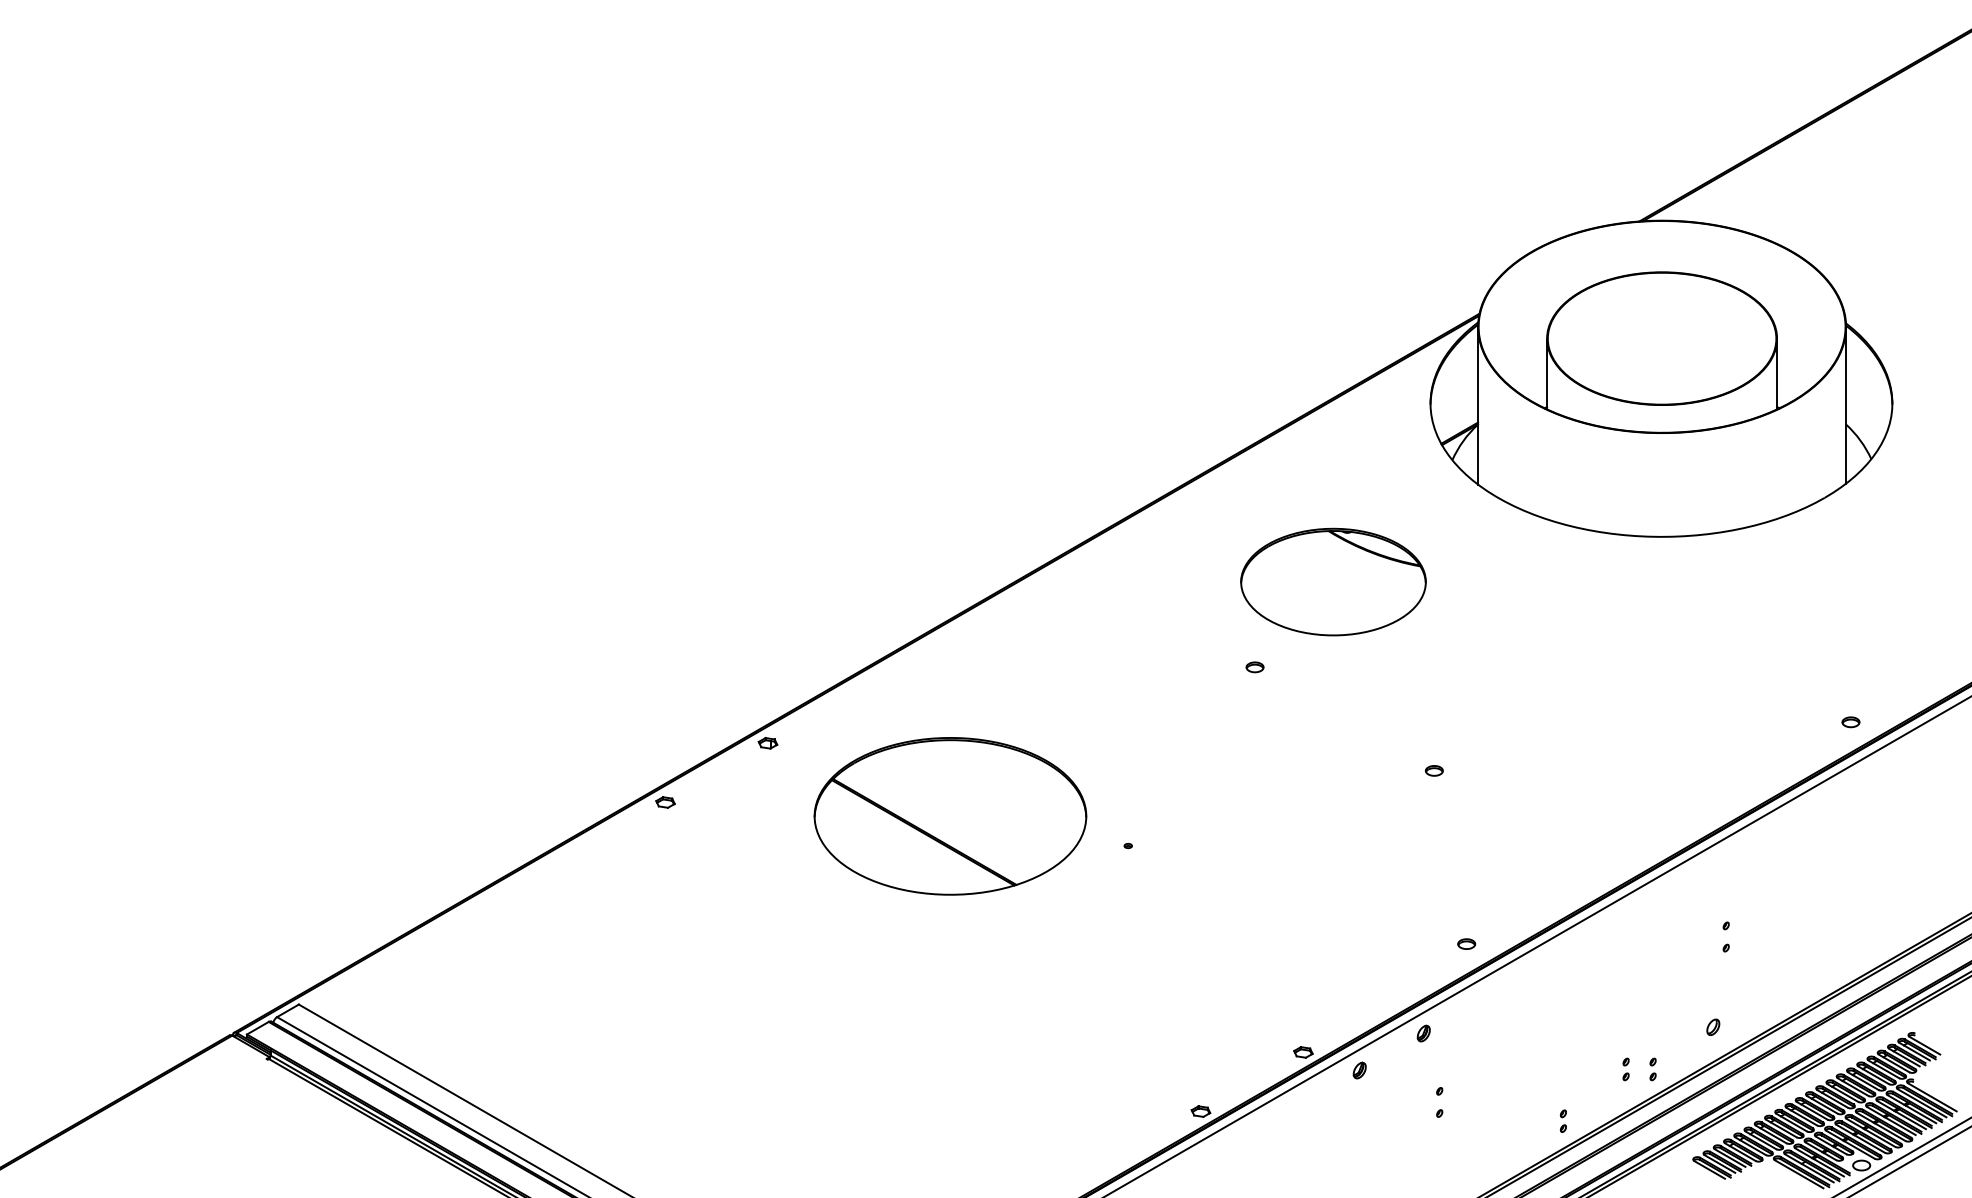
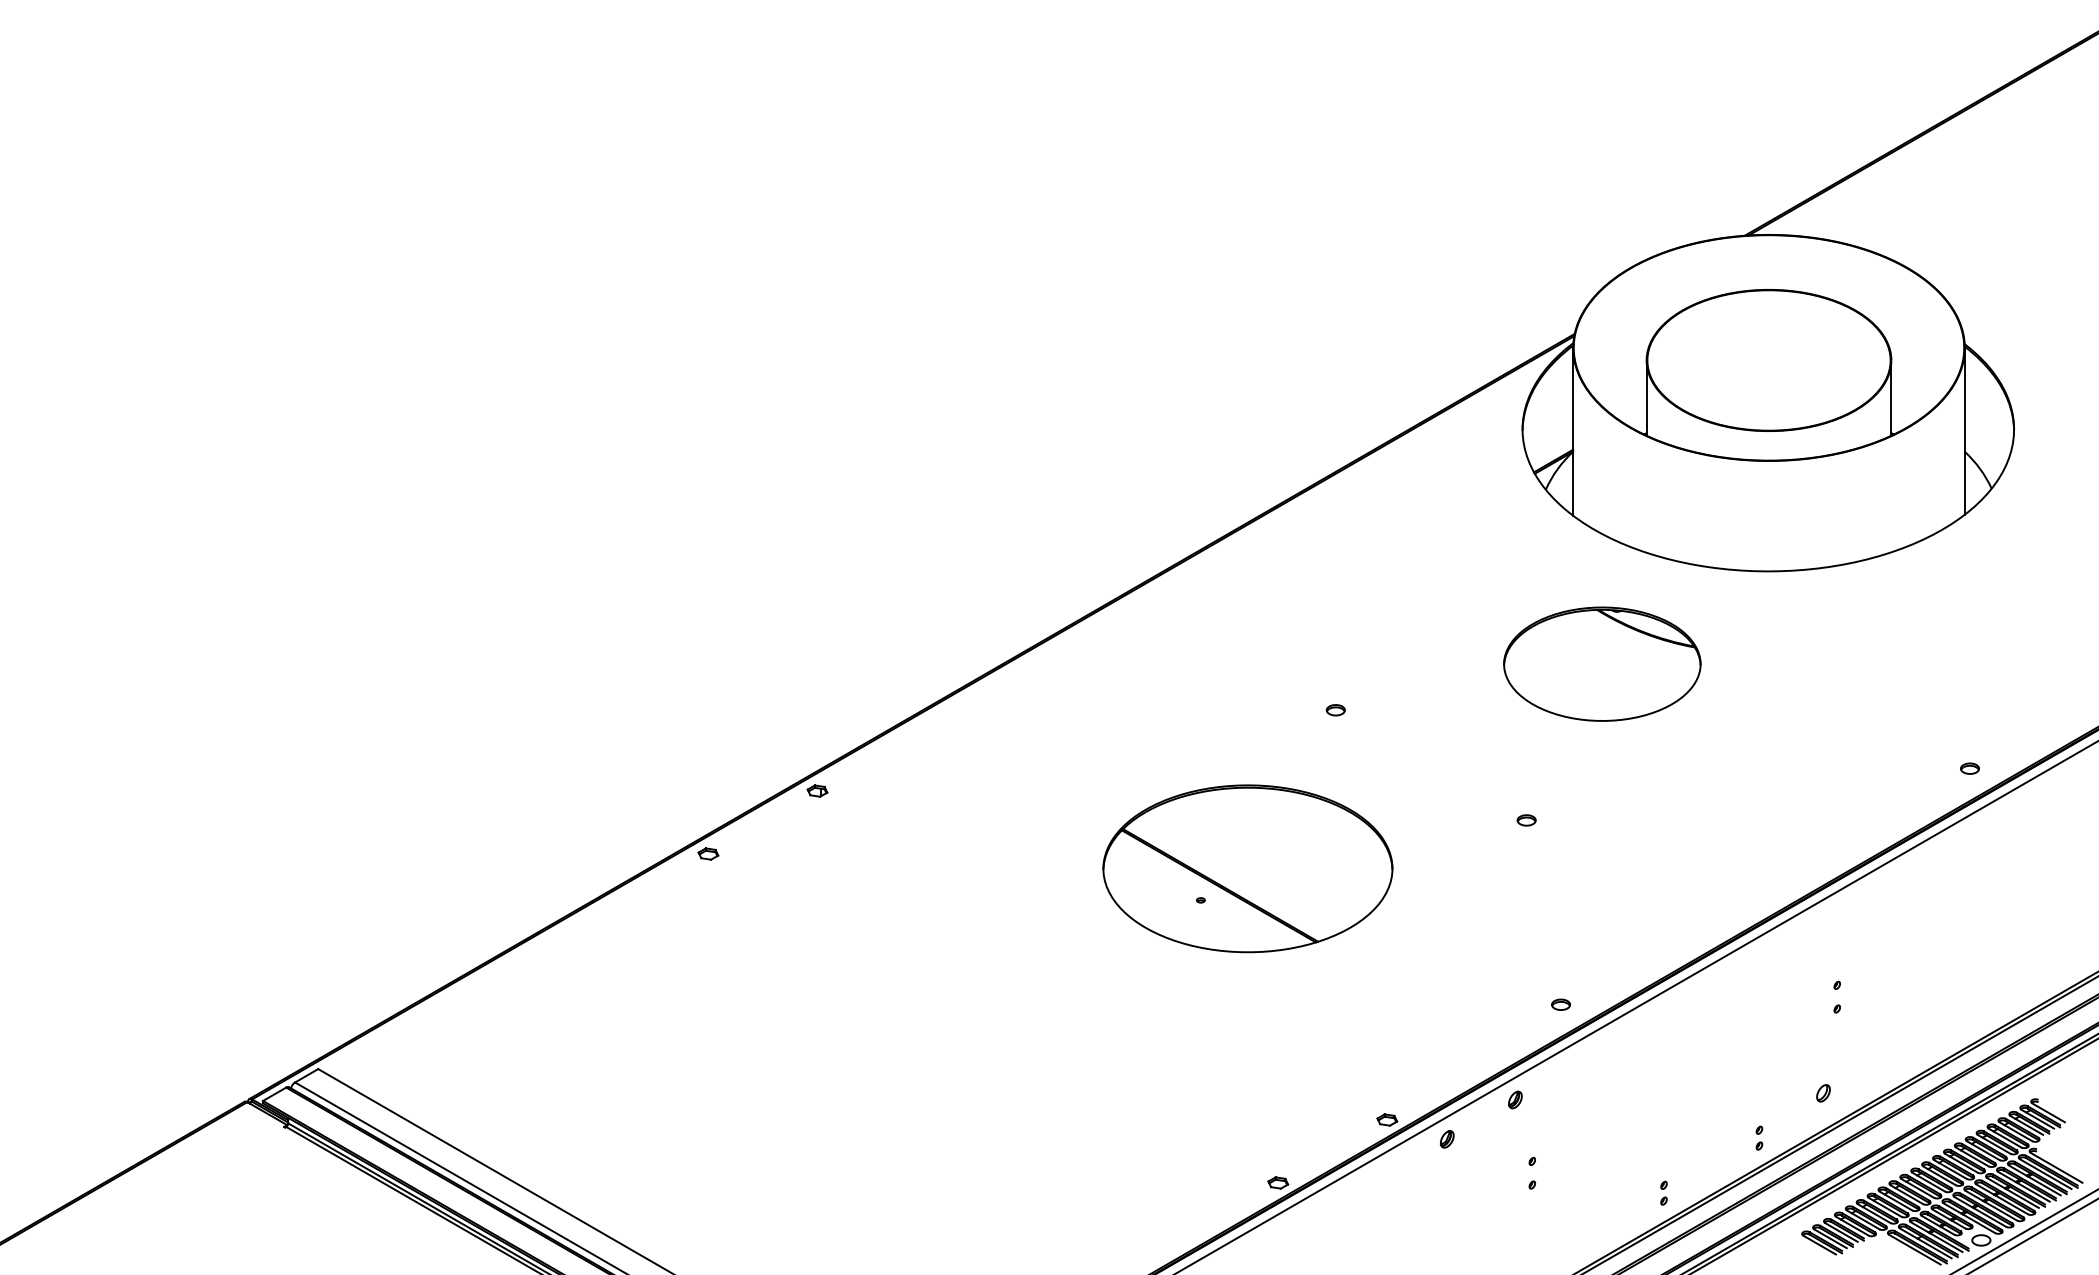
part: (1333, 581) -> (1602, 663), moved
part: (950, 816) -> (1247, 868), moved
part: (1625, 1069) -> (1730, 1138), removed

